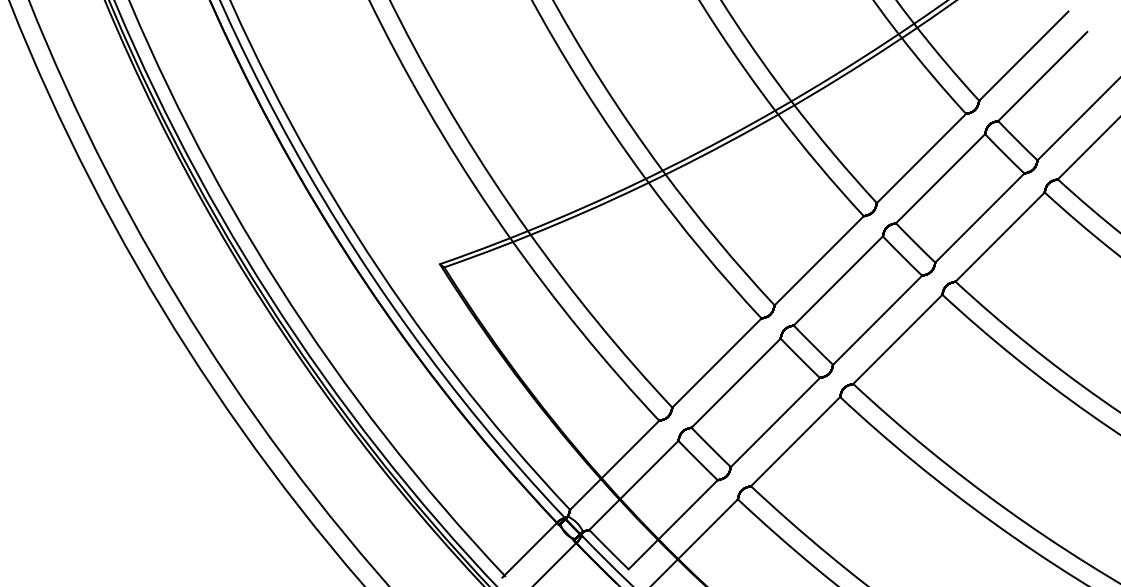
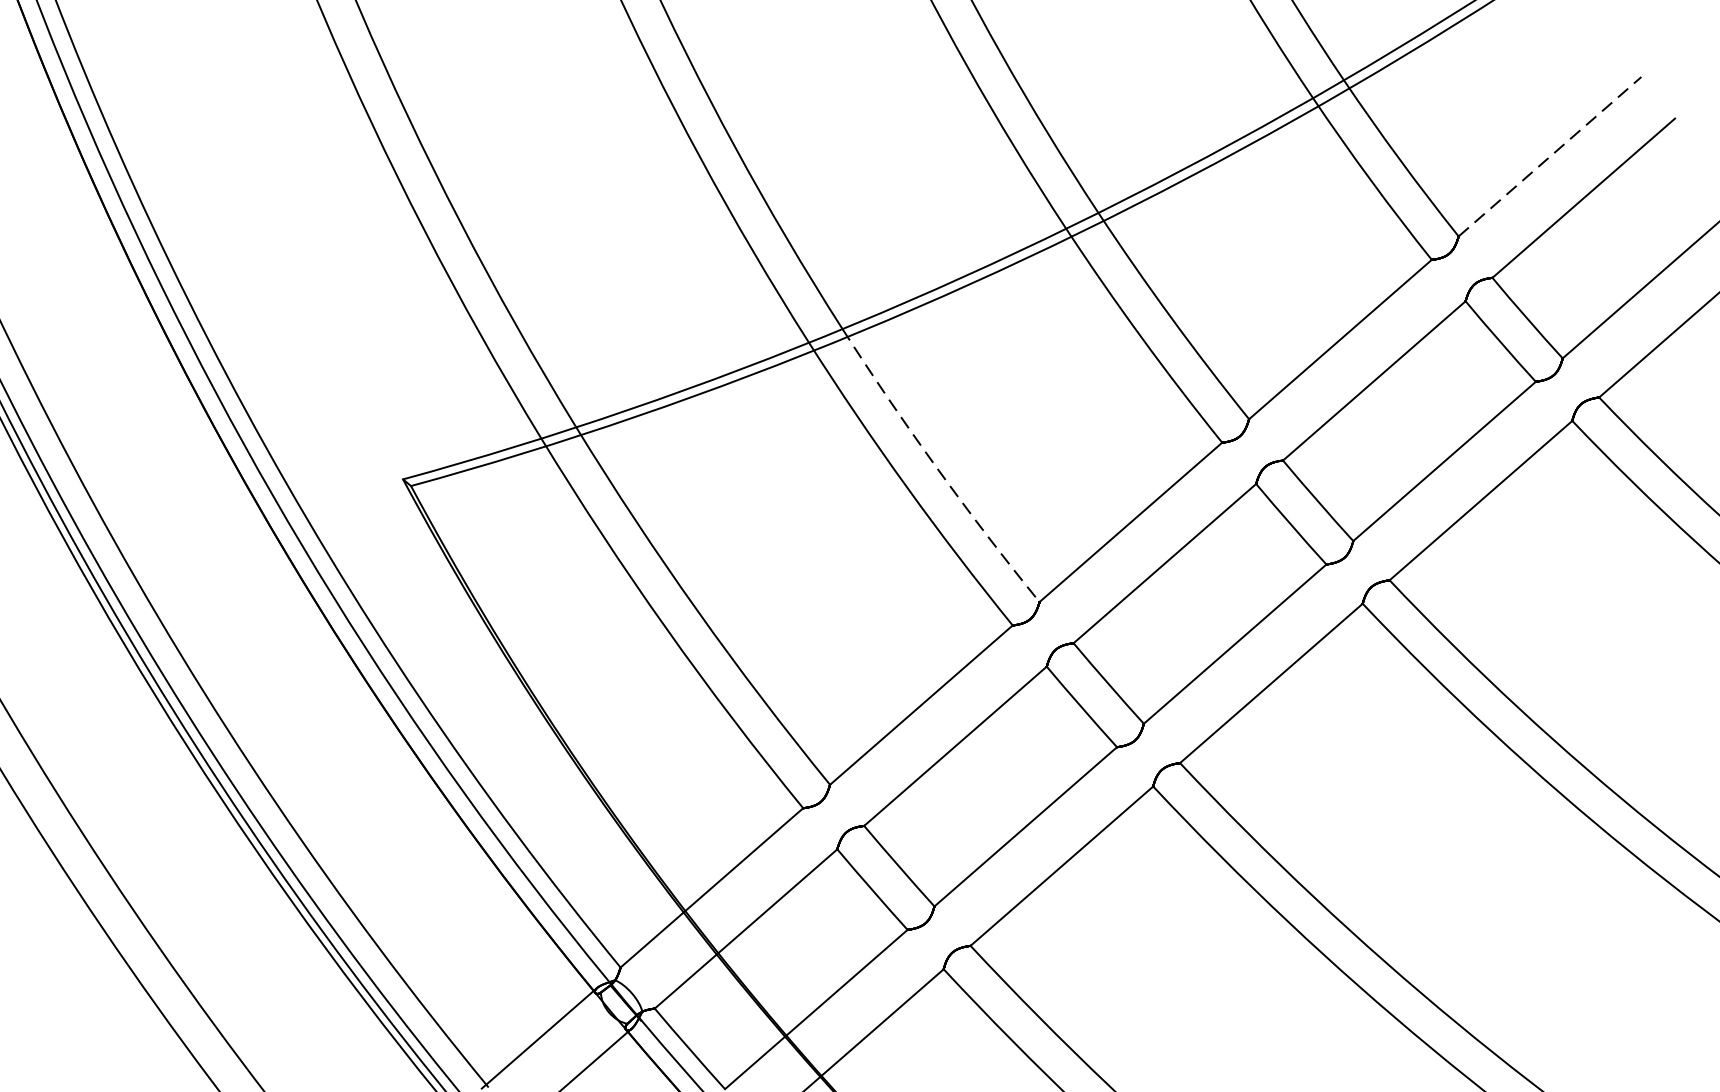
line: (1024, 55) -> (1551, 155), solid -> dashed
arc: (716, 239) -> (936, 468), solid -> dashed

